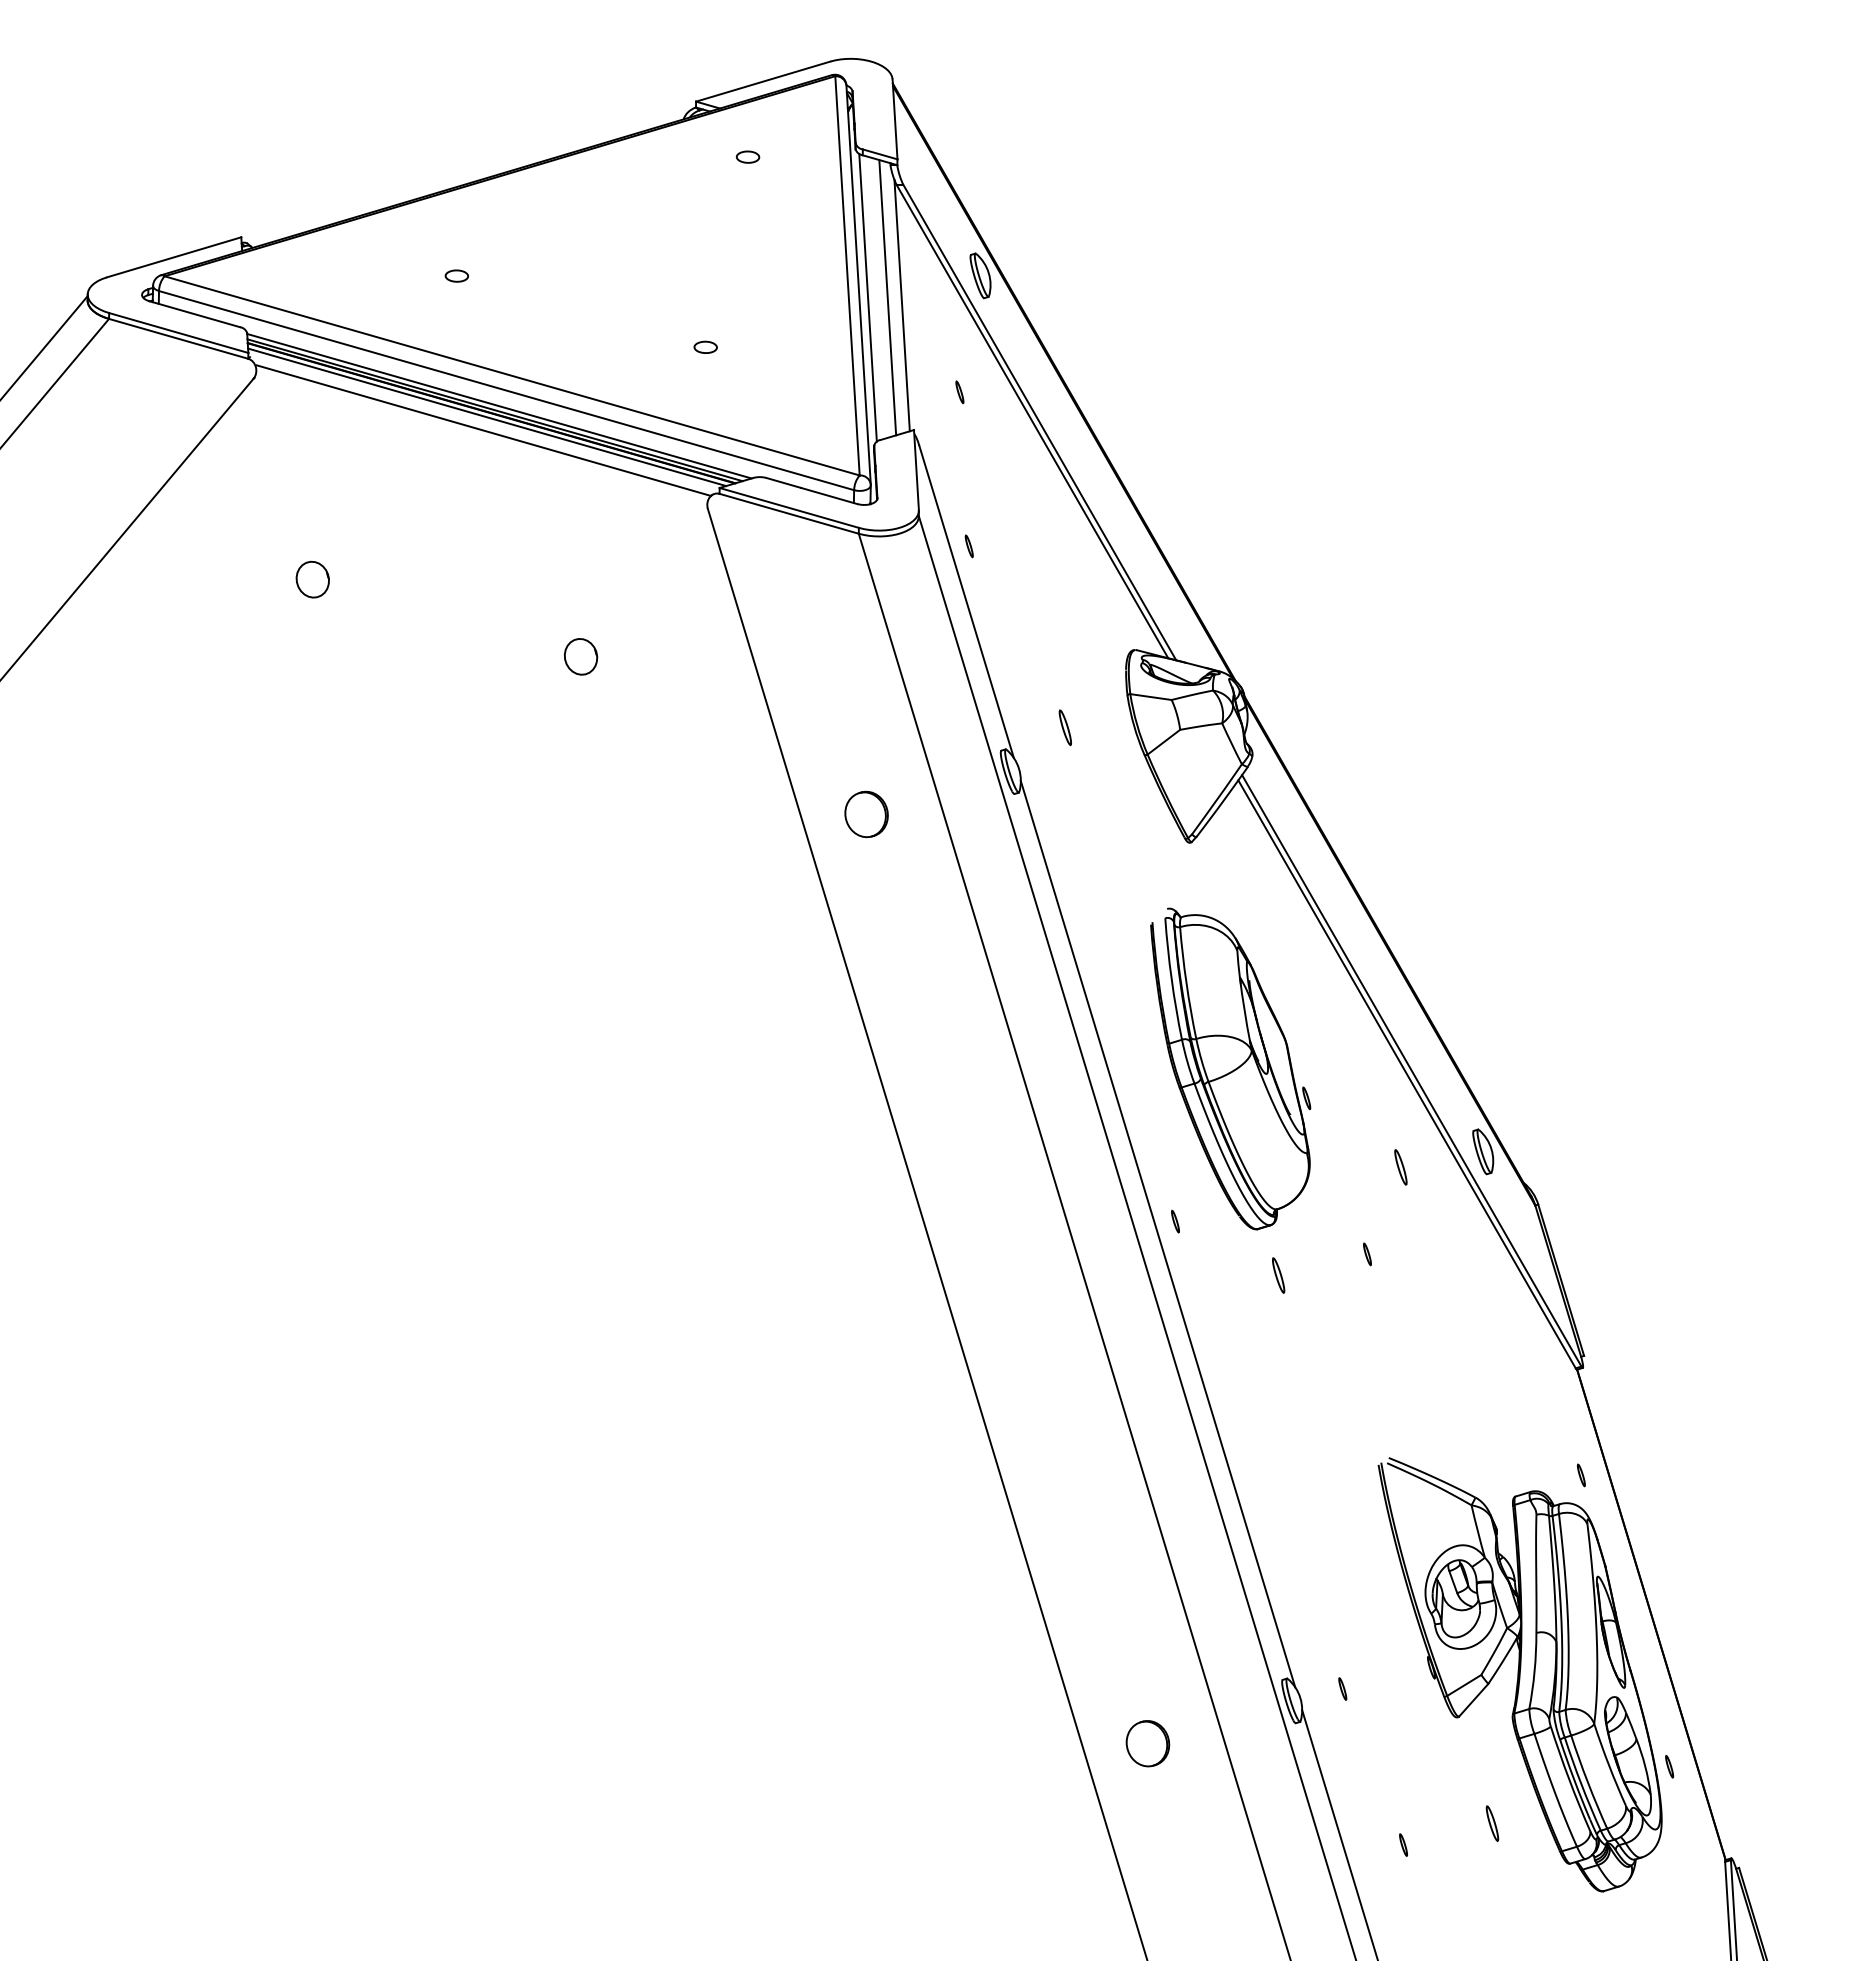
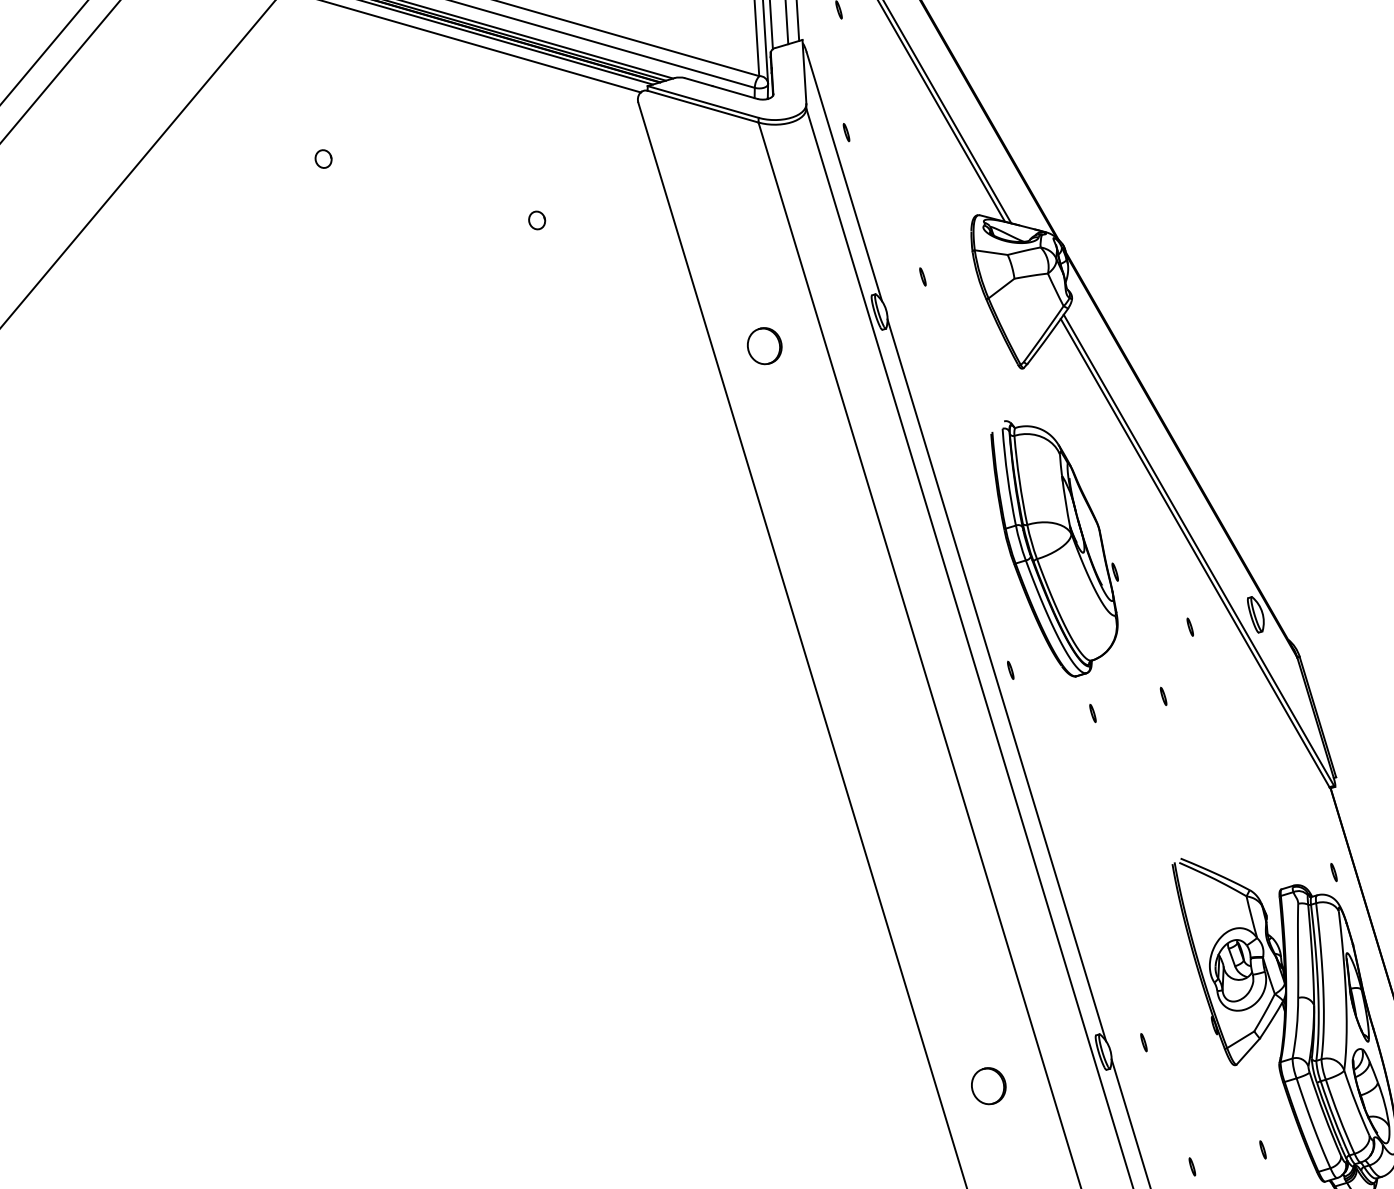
part: (312, 579) -> (323, 158), size x0.62
part: (580, 656) -> (536, 220), size x0.62
part: (1064, 727) -> (922, 276), size x0.62
part: (1400, 1167) -> (1189, 627), size x0.62
part: (1278, 1275) -> (1092, 713), size x0.62
part: (1491, 1823) -> (1262, 1149), size x0.62

